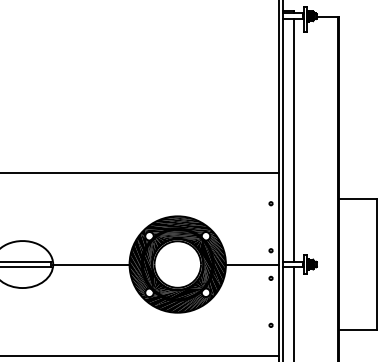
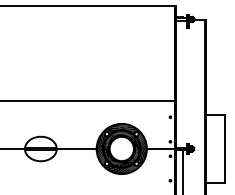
line: (294, 138) -> (182, 83), removed

